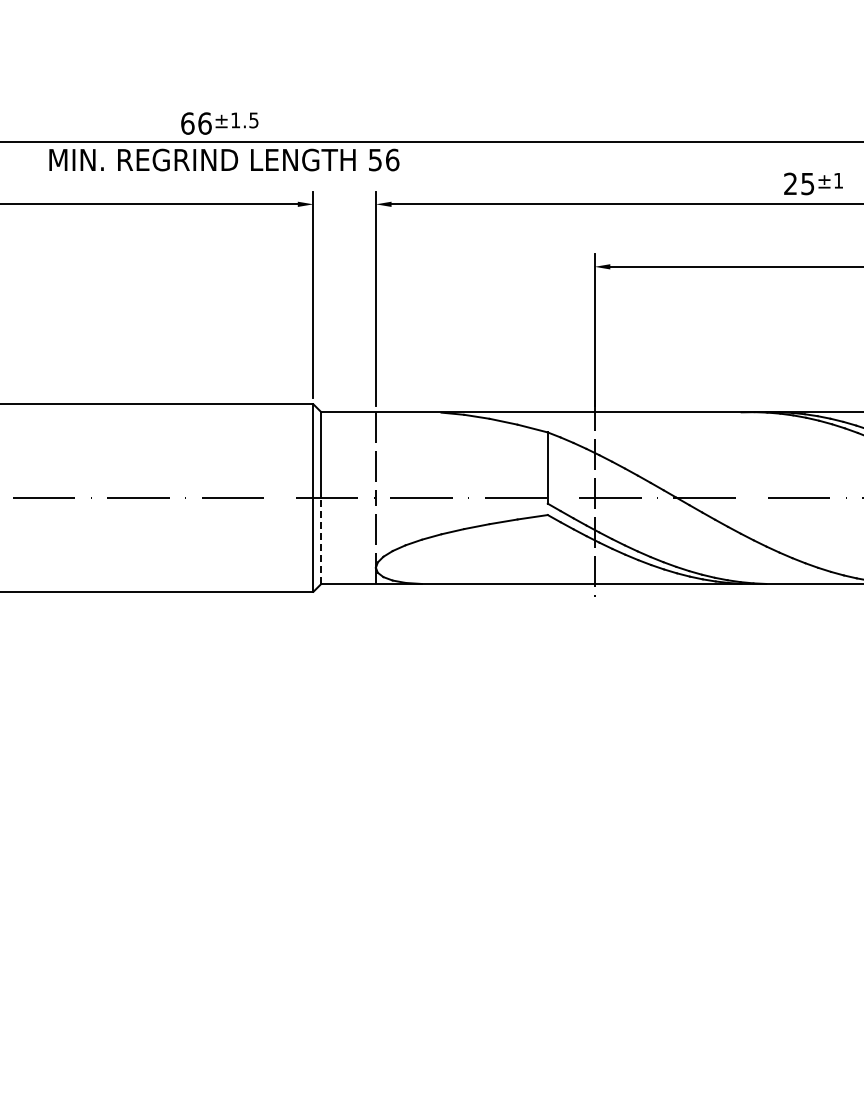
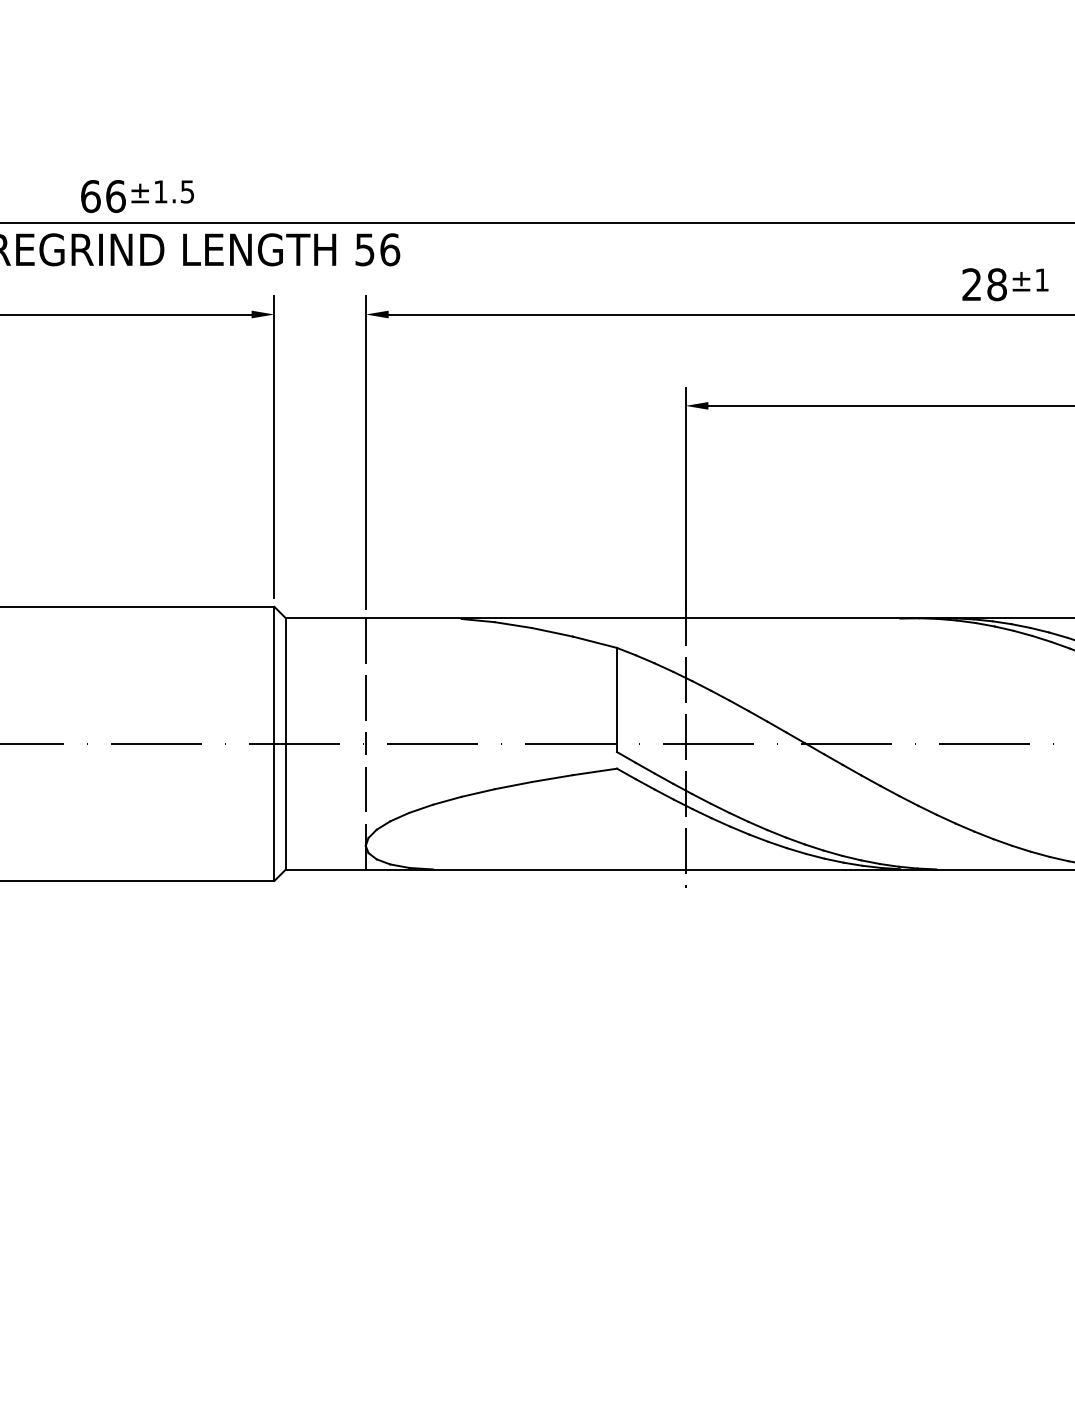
text: (807, 183) -> (996, 284), 25 -> 28
line: (321, 541) -> (286, 807), dashed -> solid

